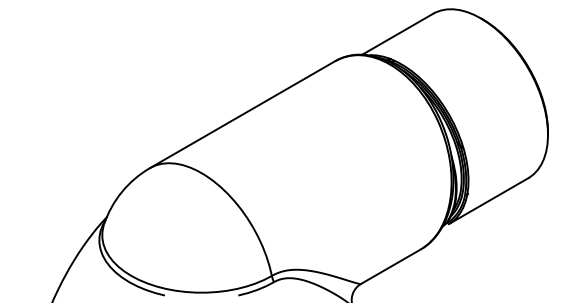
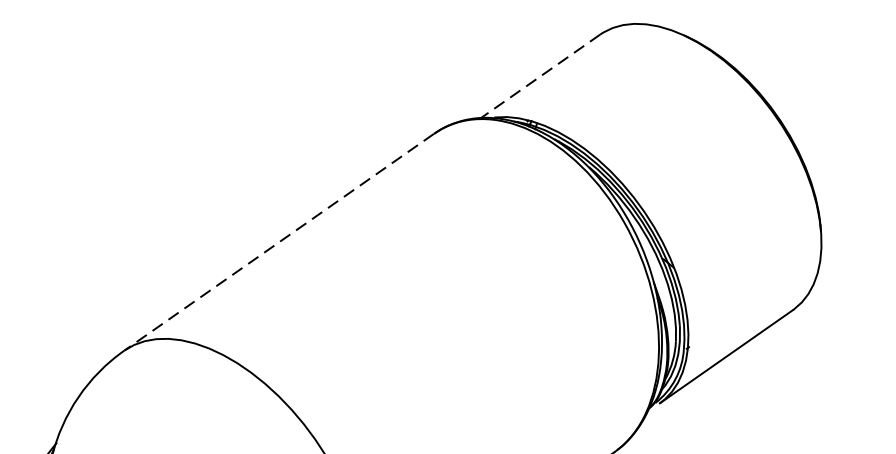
line: (397, 34) -> (540, 76), solid -> dashed
line: (242, 114) -> (279, 241), solid -> dashed

